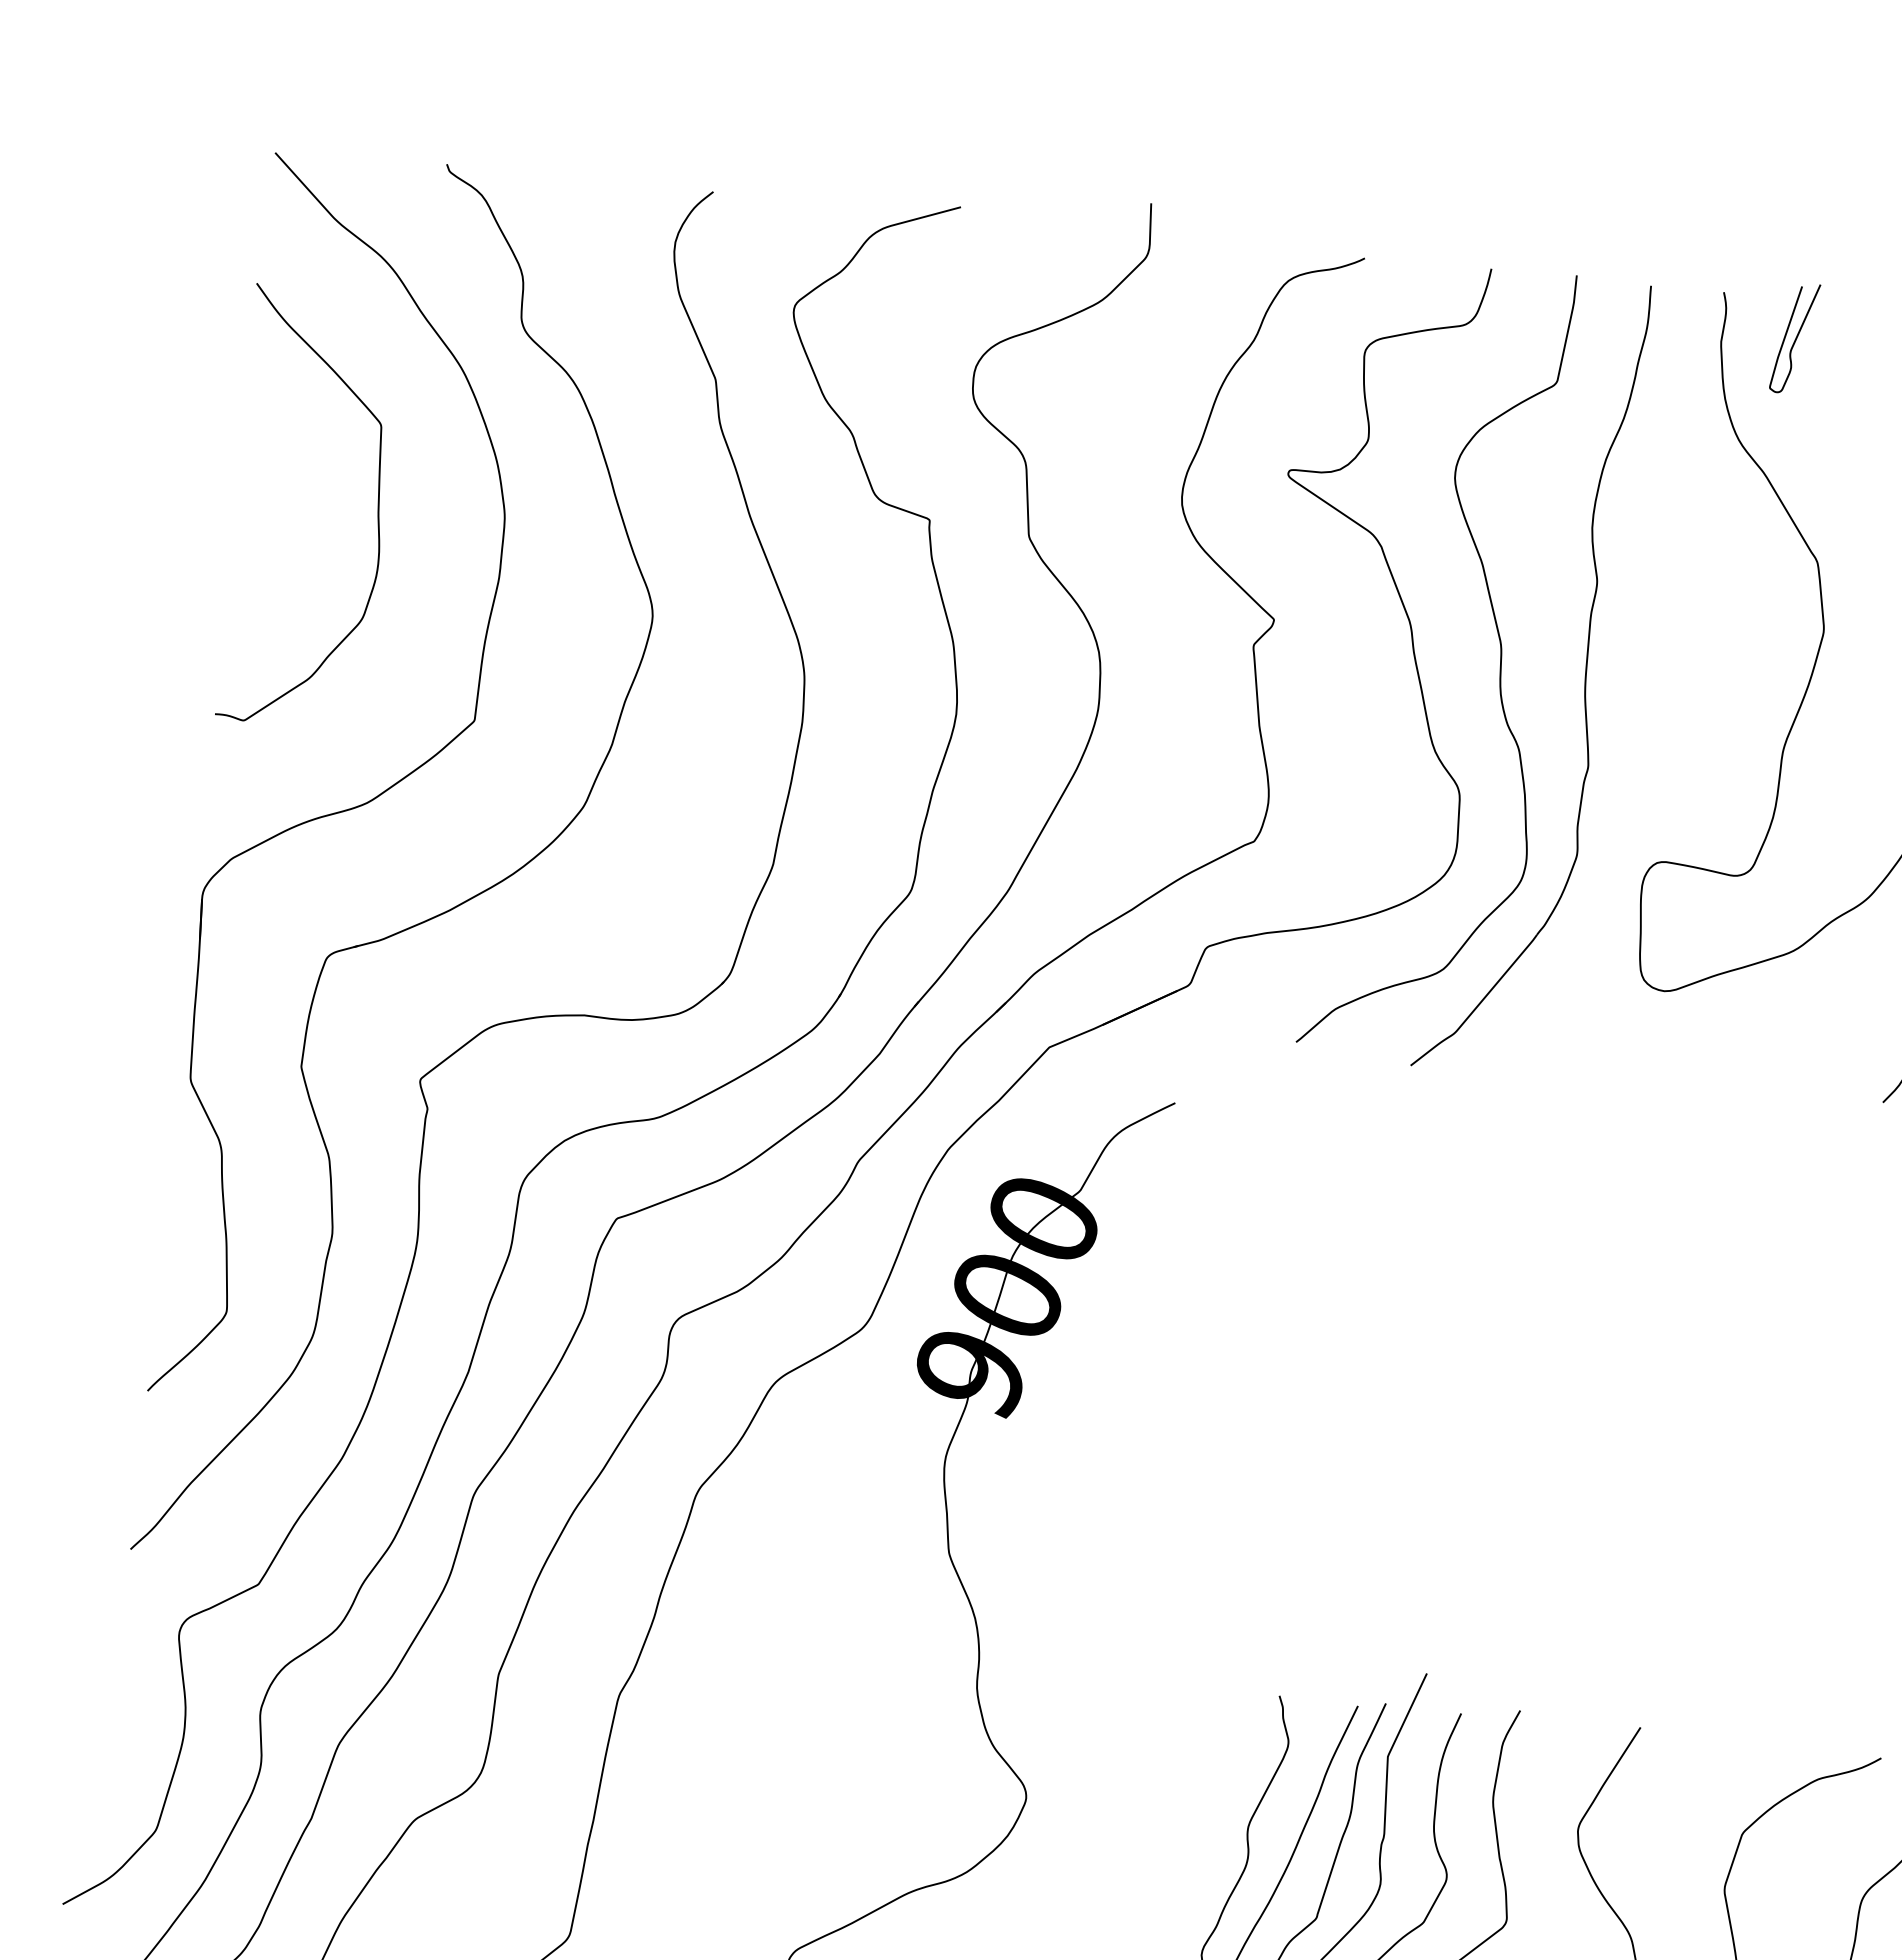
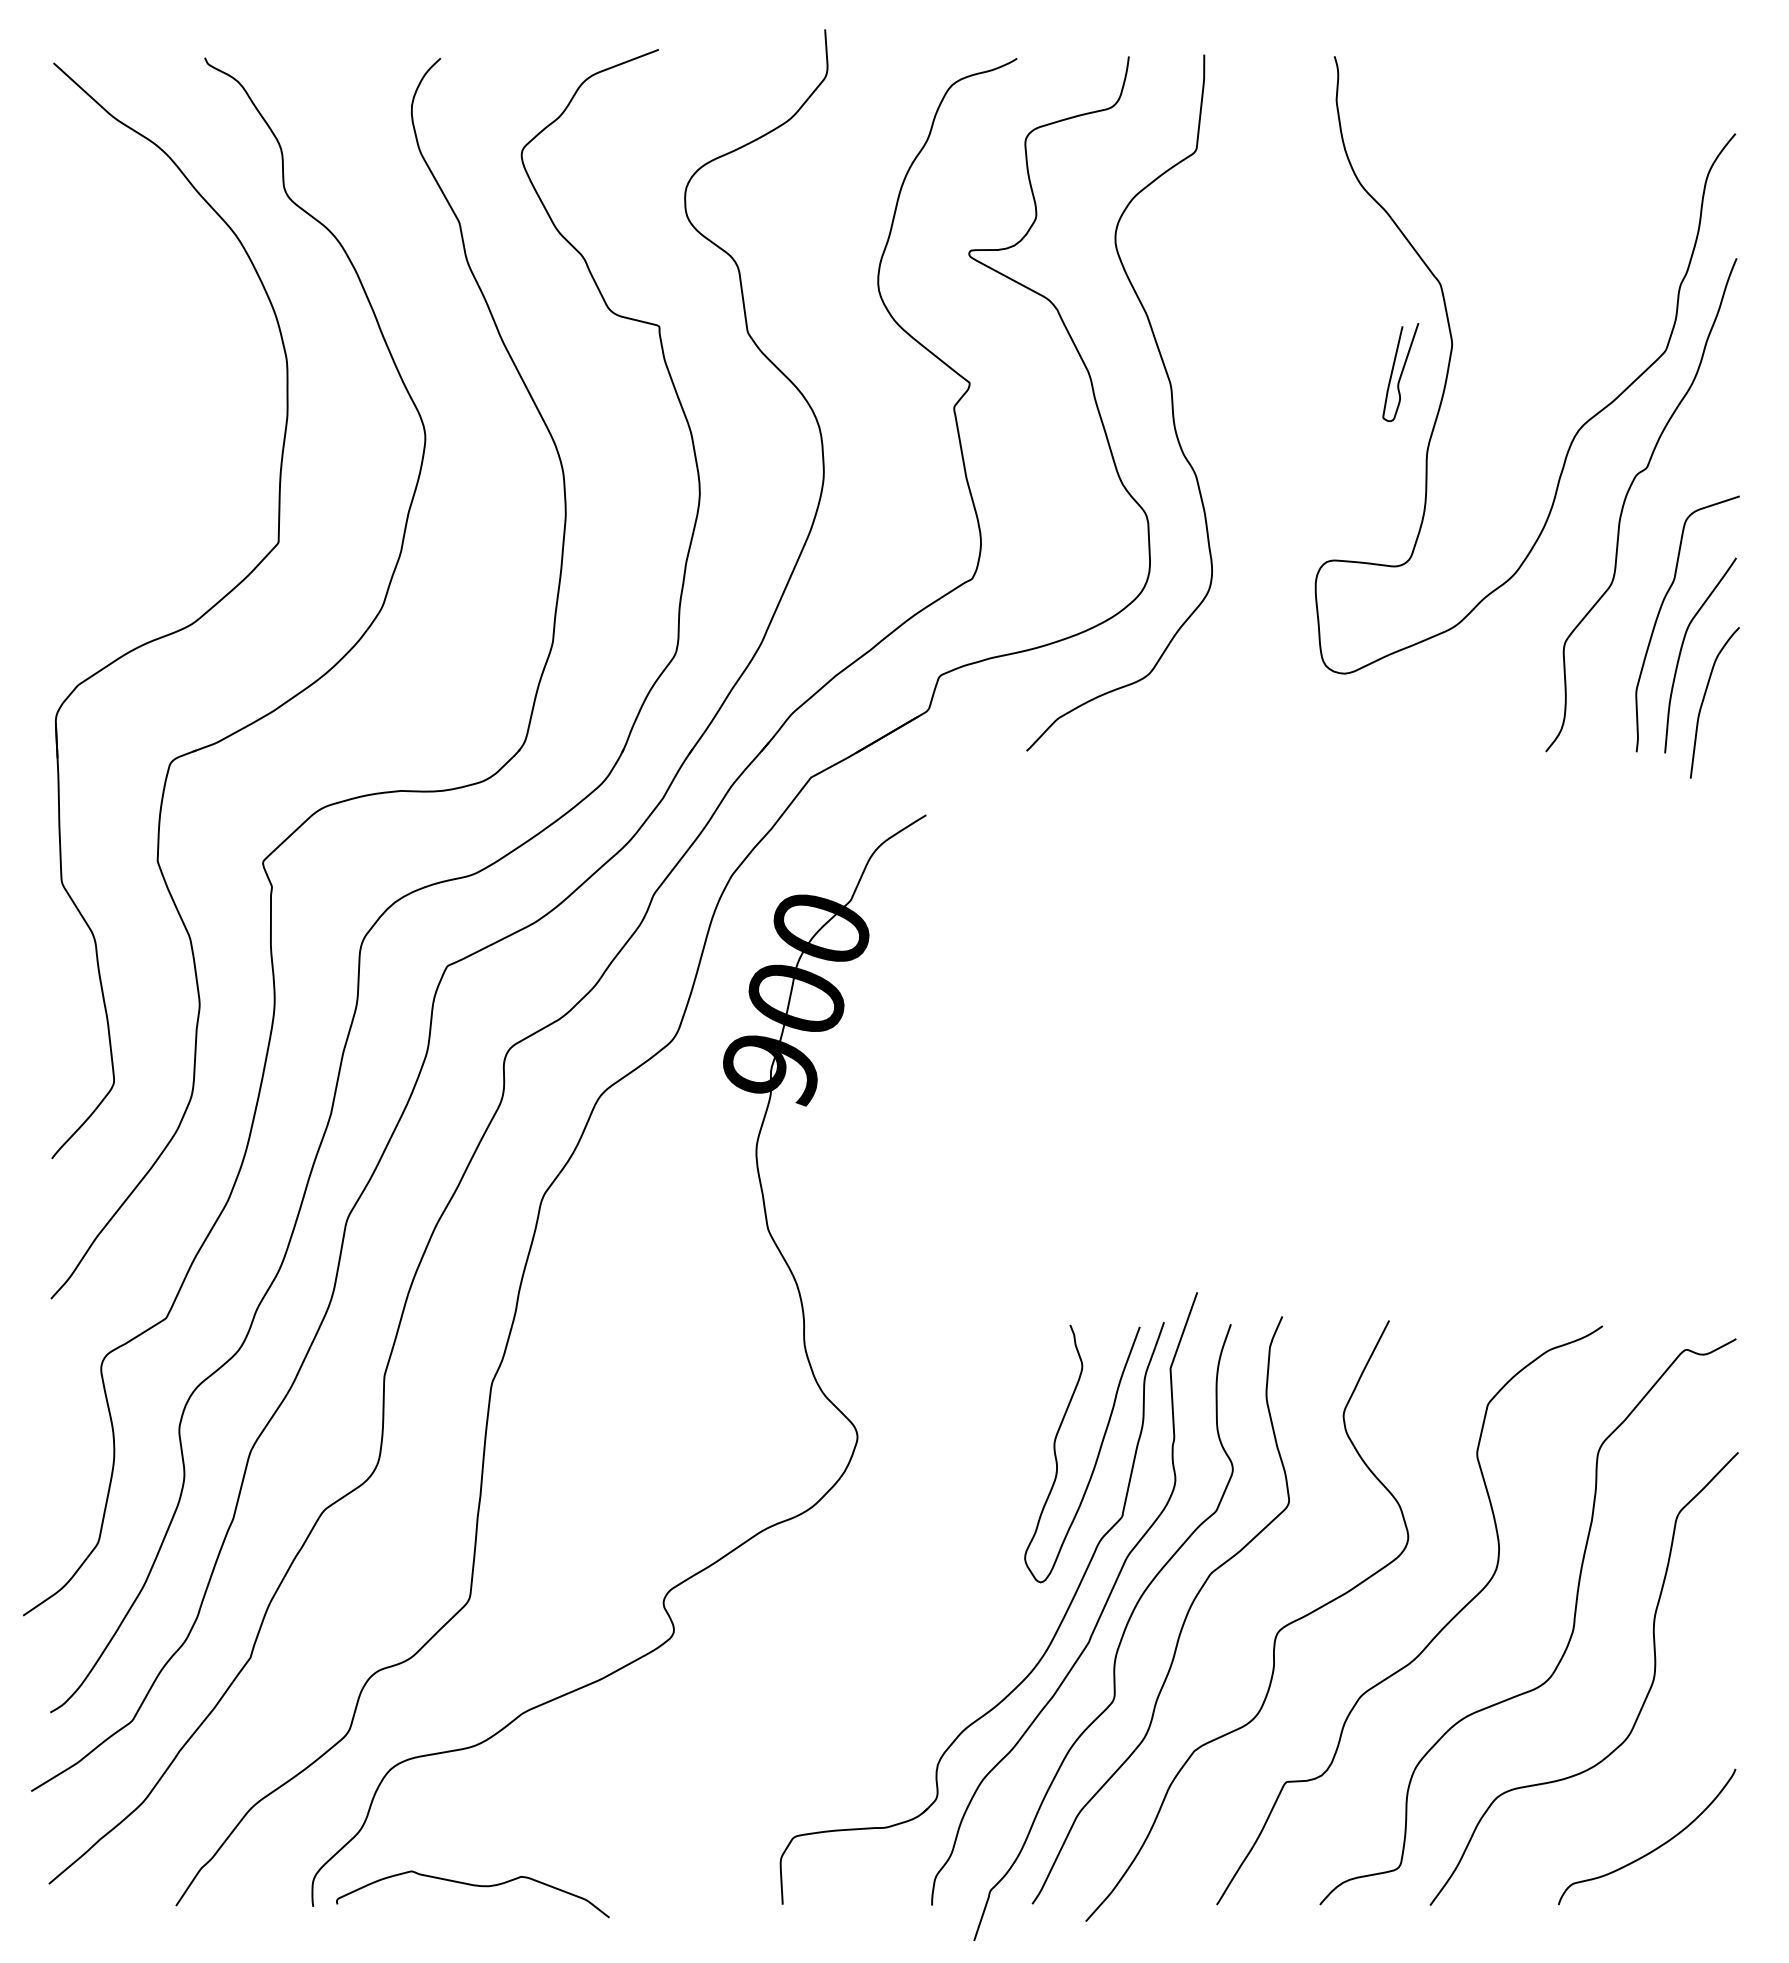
curve: (1795, 338) -> (1401, 372), moved
curve: (377, 509) -> (174, 366), removed
part: (1584, 676) -> (1246, 405), removed

